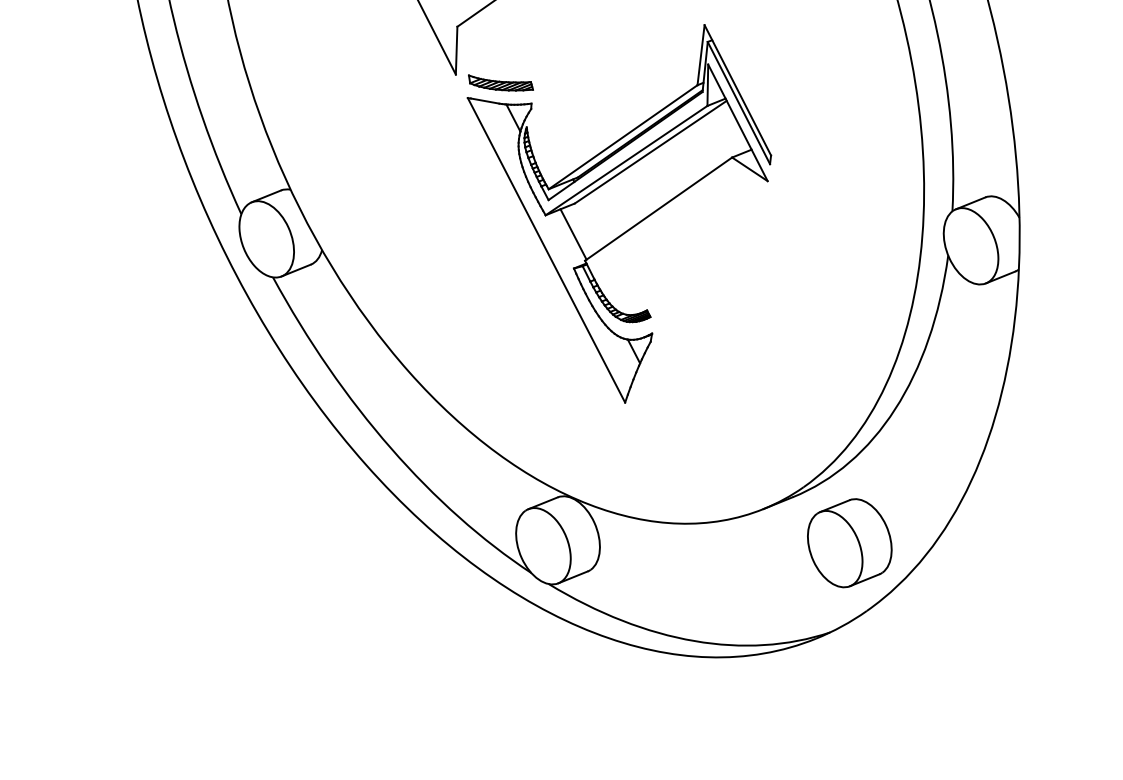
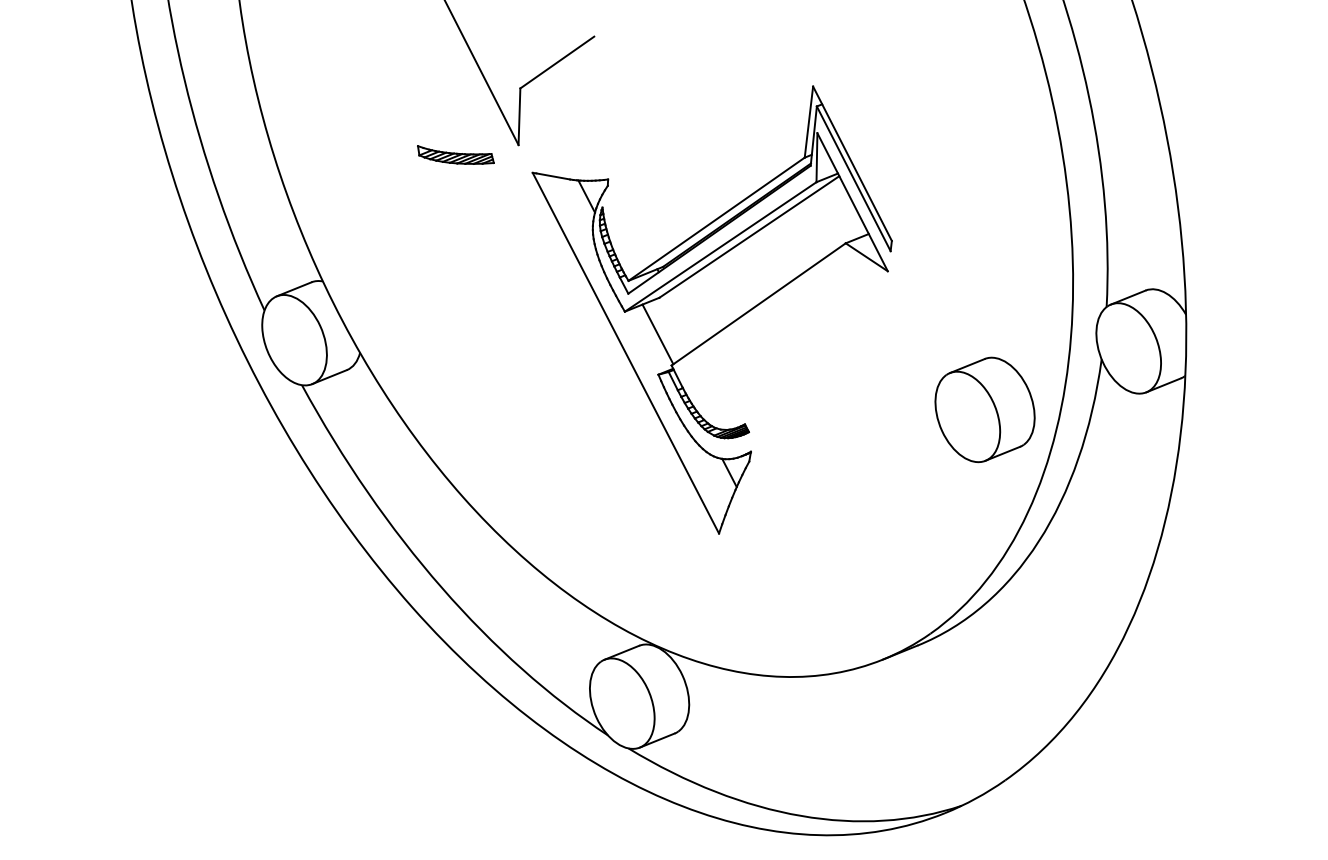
part: (500, 82) -> (455, 154), moved
part: (849, 543) -> (984, 410), moved

